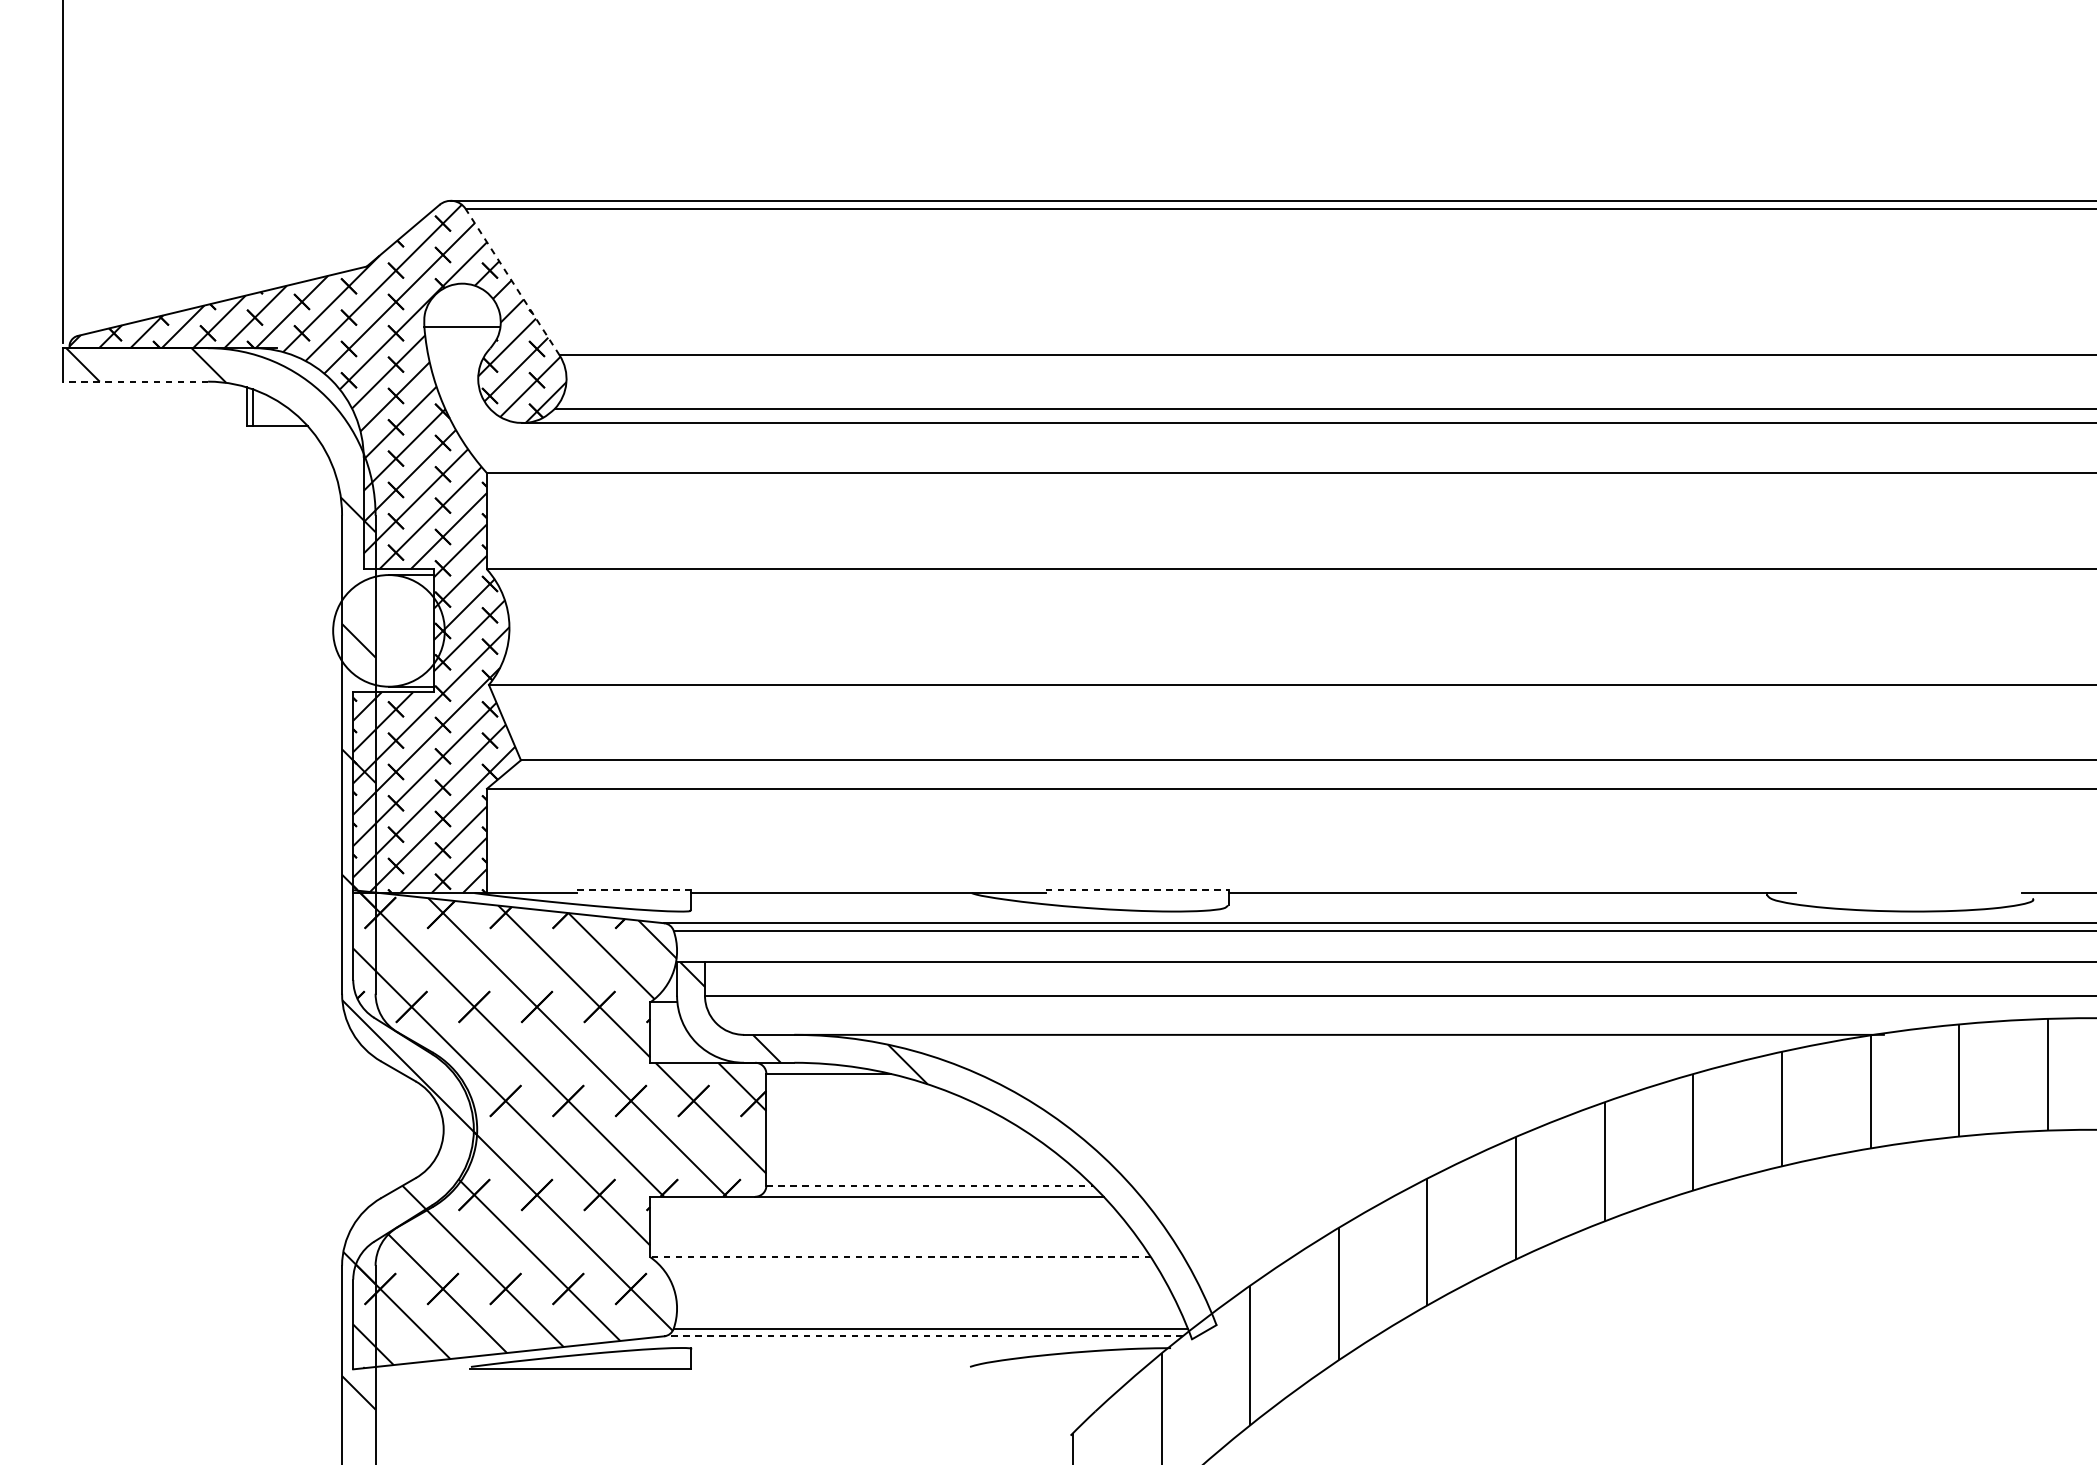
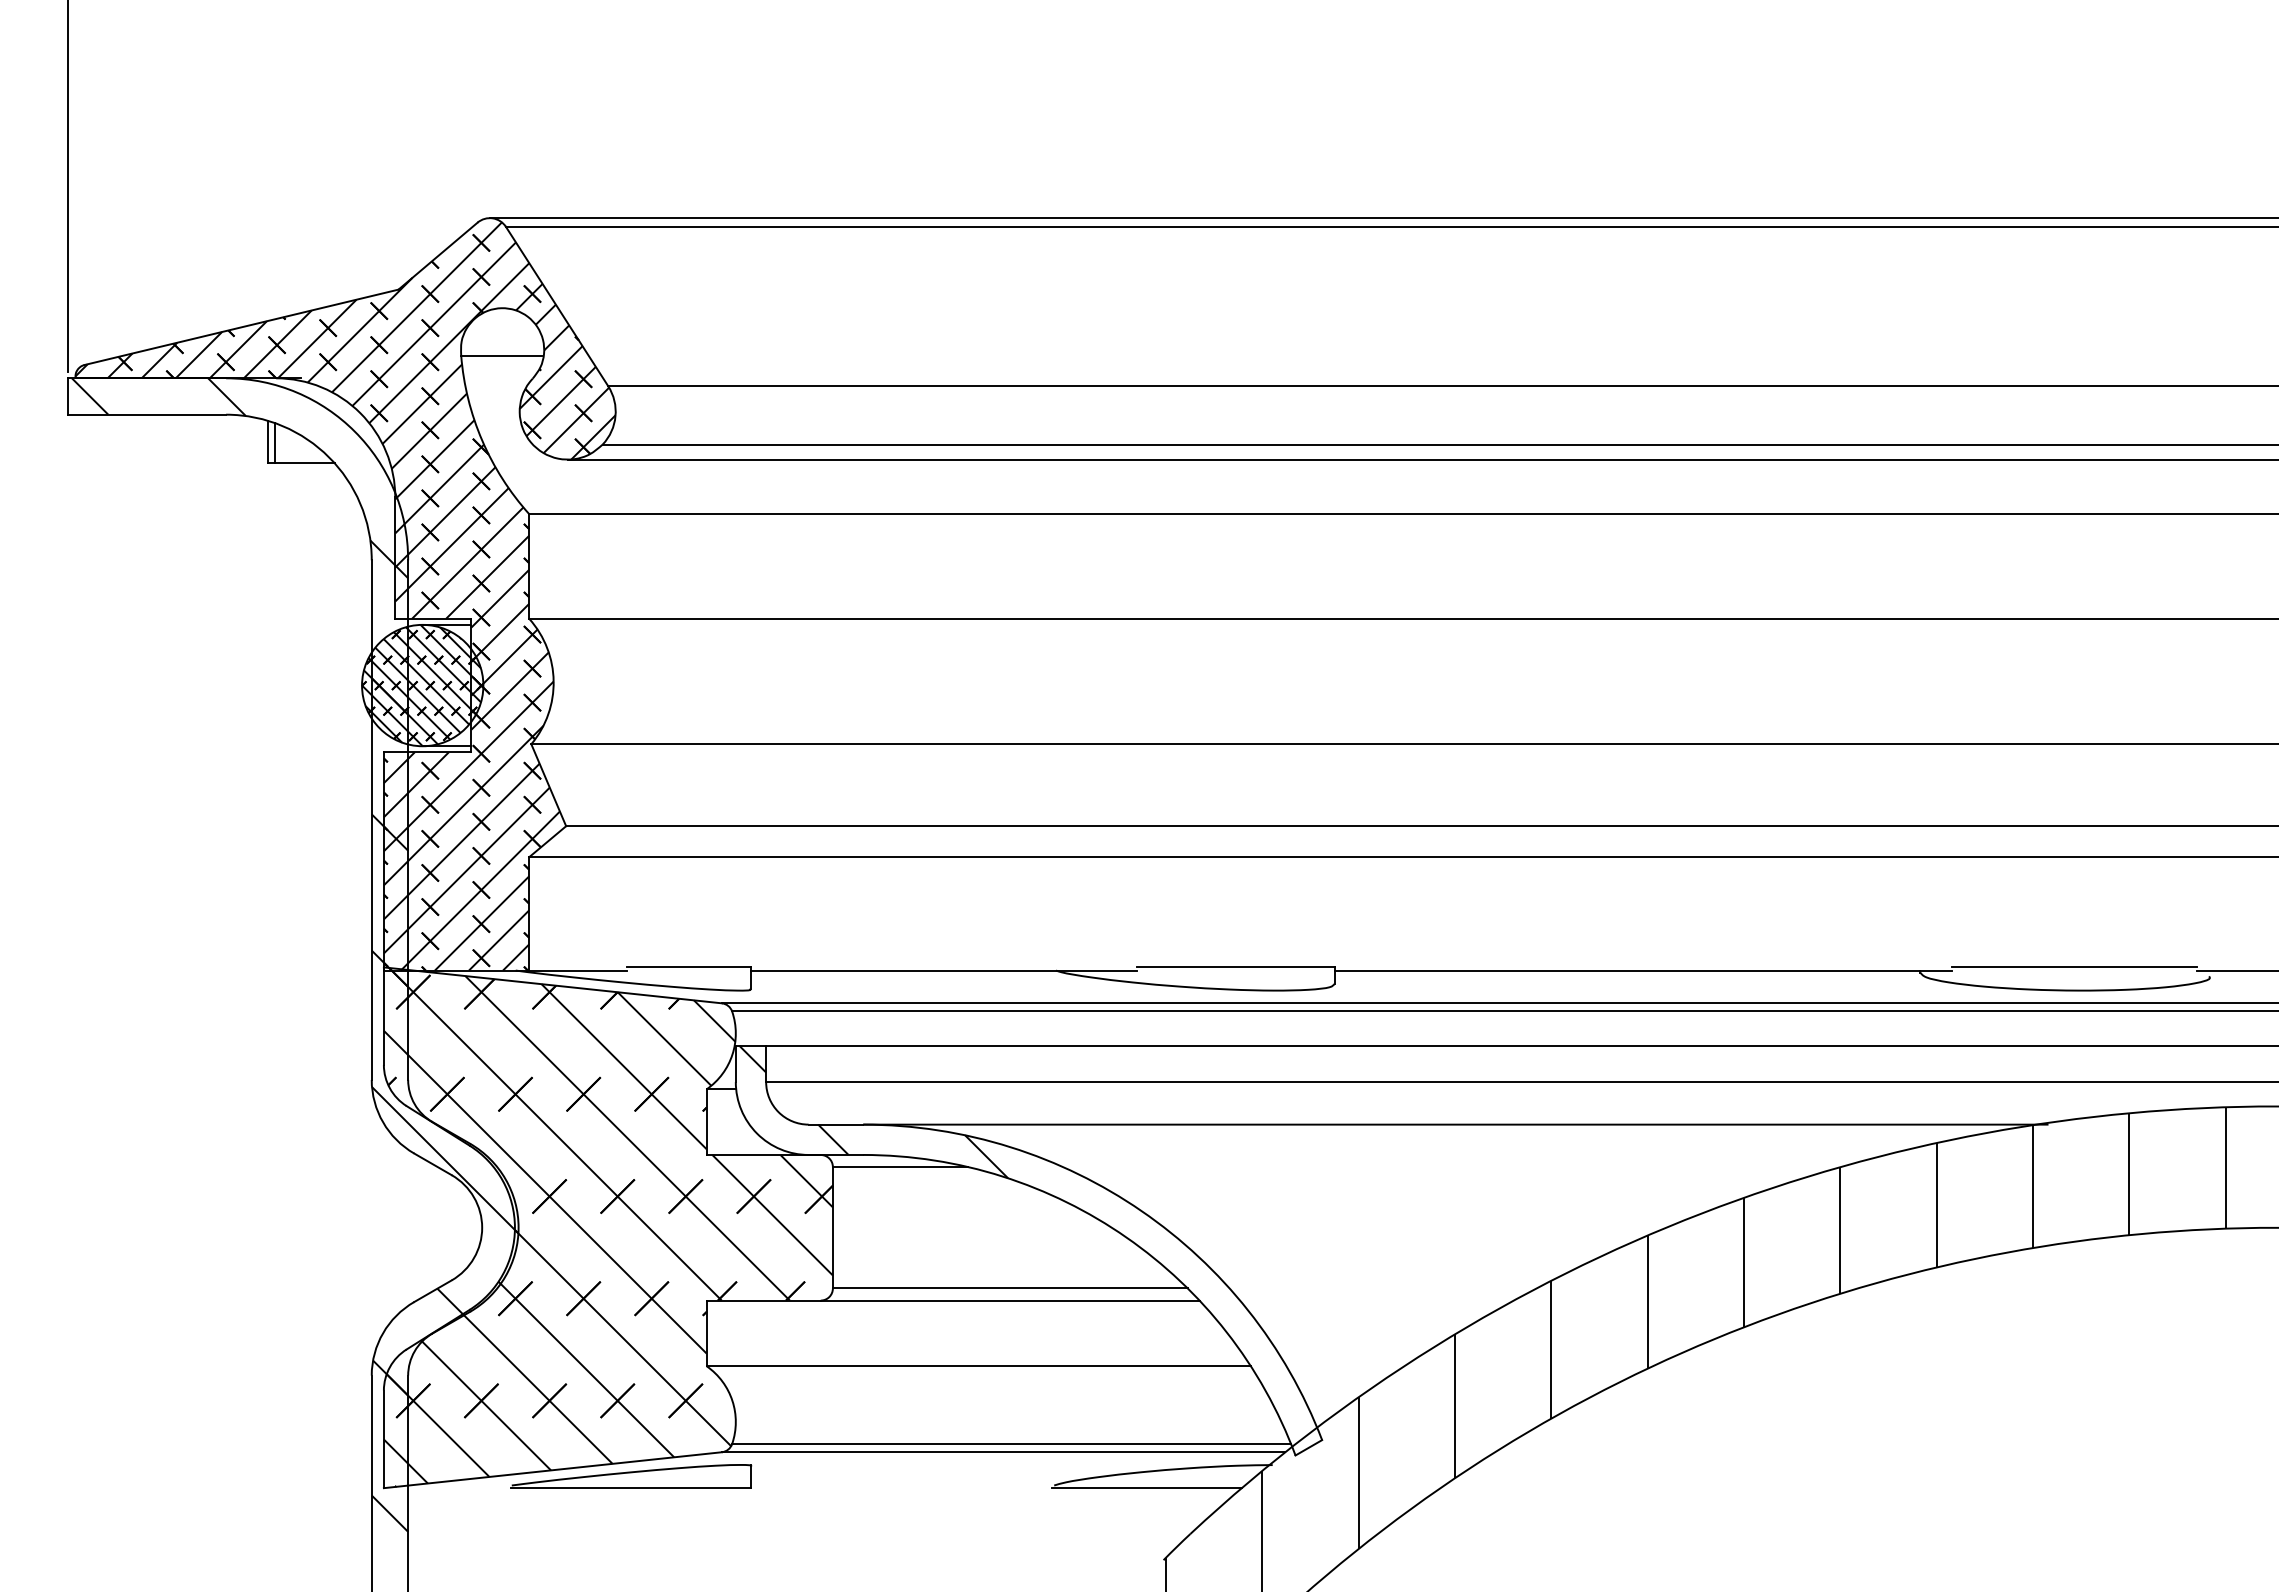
line: (513, 282) -> (557, 306), dashed -> solid
line: (135, 381) -> (147, 414), dashed -> solid
hatch: (388, 630) -> (422, 685), added
line: (634, 890) -> (689, 967), dashed -> solid
line: (1137, 890) -> (1236, 967), dashed -> solid
line: (1908, 890) -> (2074, 967), added
line: (929, 1185) -> (1010, 1288), dashed -> solid
line: (900, 1257) -> (978, 1366), dashed -> solid
line: (923, 1336) -> (1003, 1452), dashed -> solid
line: (1054, 1369) -> (1146, 1488), added

